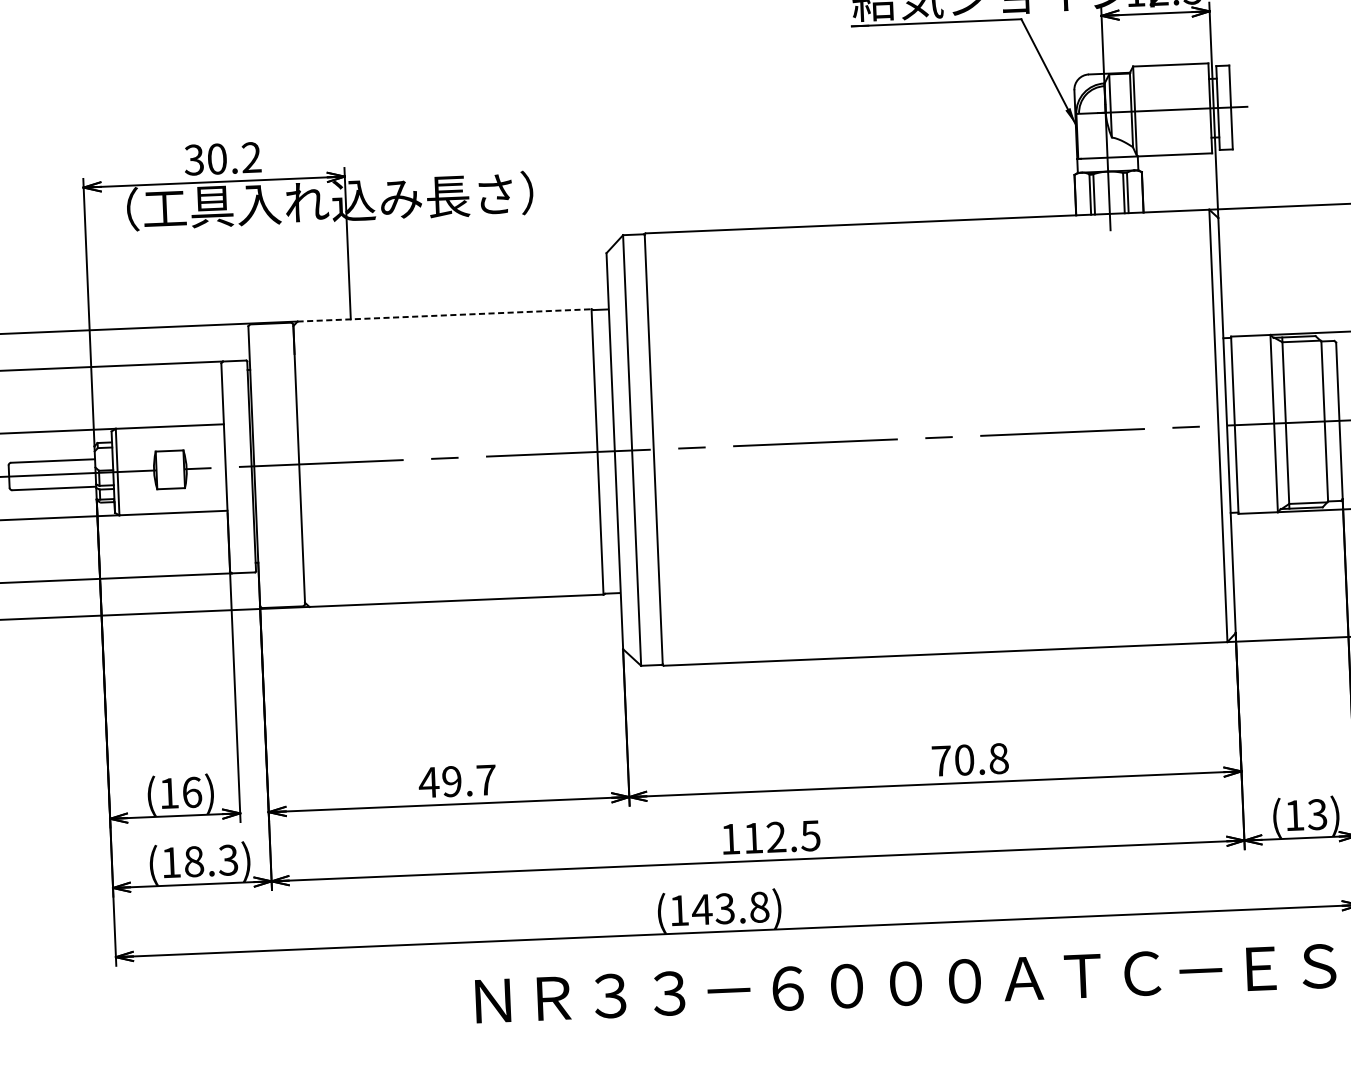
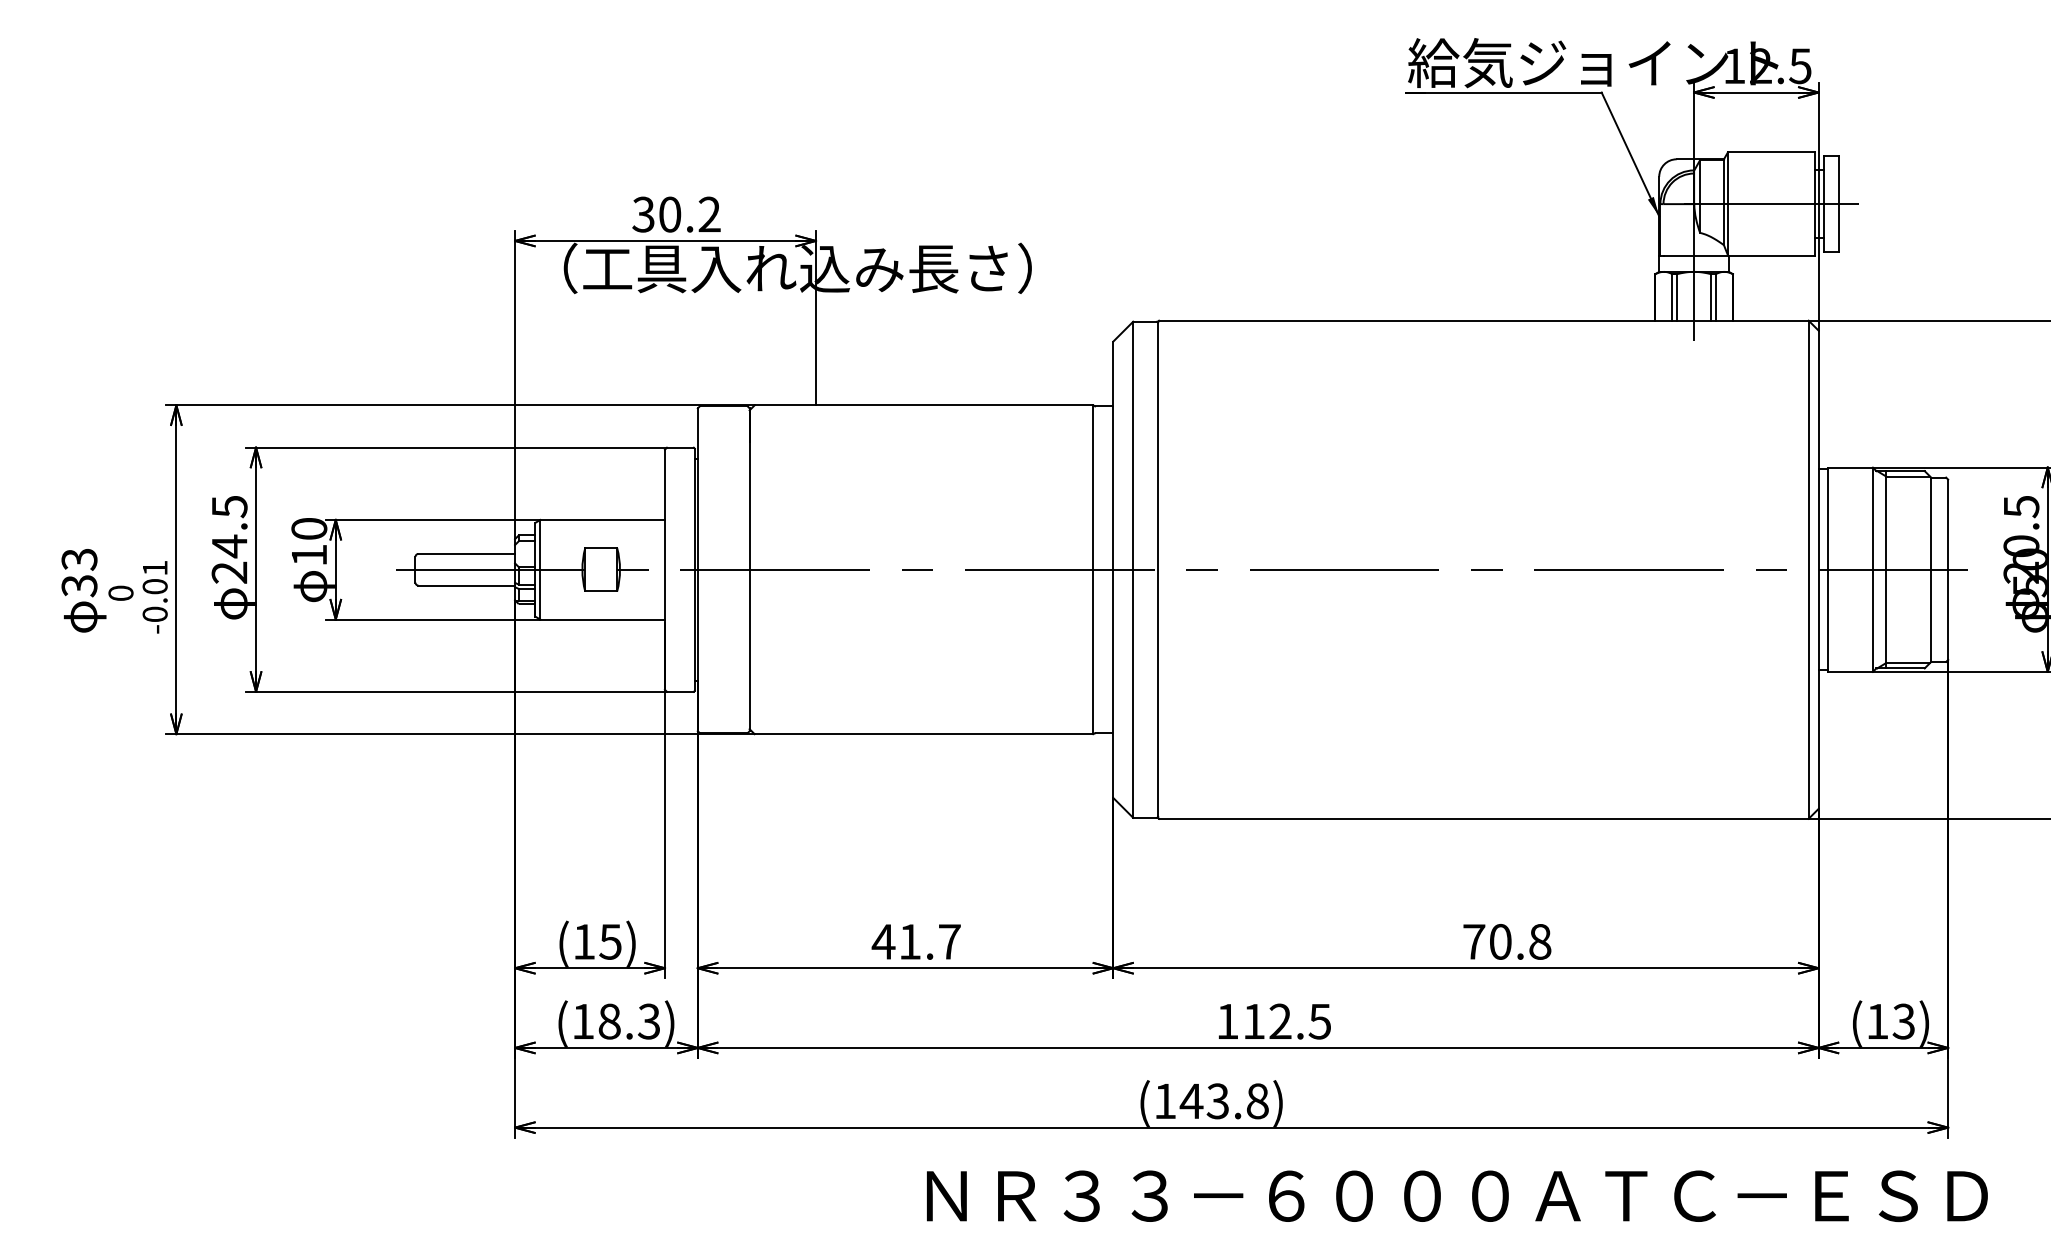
line: (444, 315) -> (924, 405), dashed -> solid
text: (451, 781) -> (909, 941), 49.7 -> 41.7
text: (191, 792) -> (610, 941), (16) -> (15)

